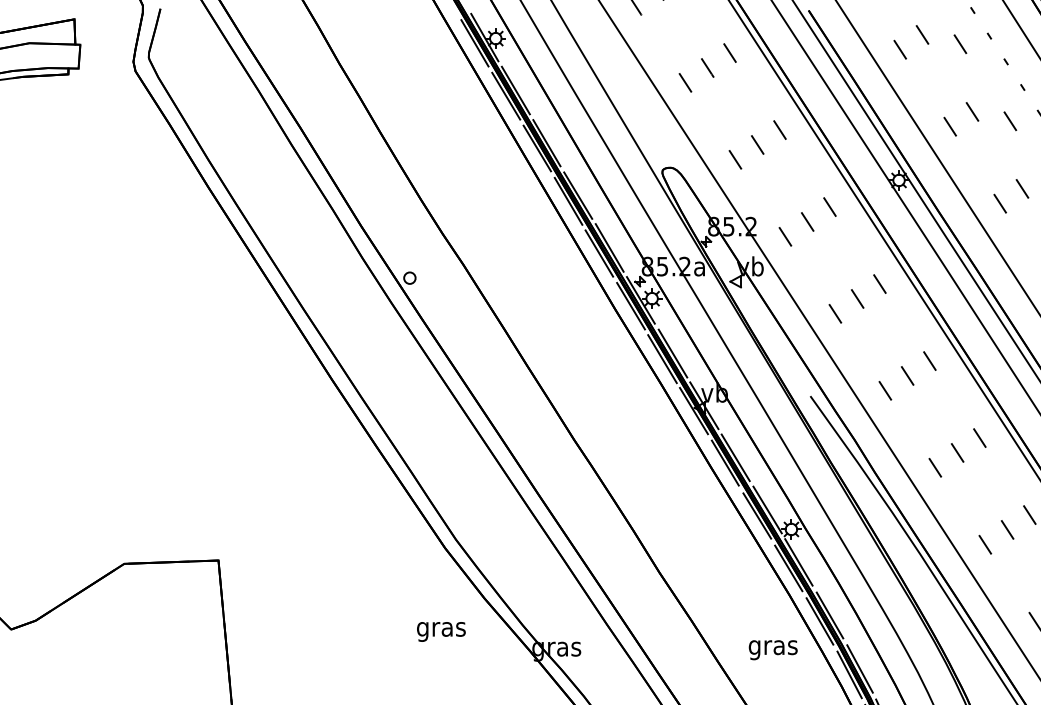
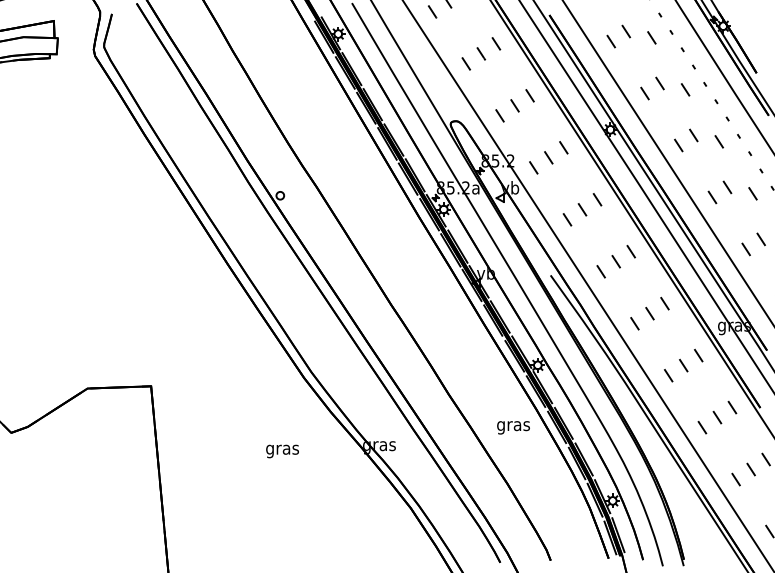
text: (441, 631) -> (282, 451), moved
text: (773, 649) -> (513, 427), moved

